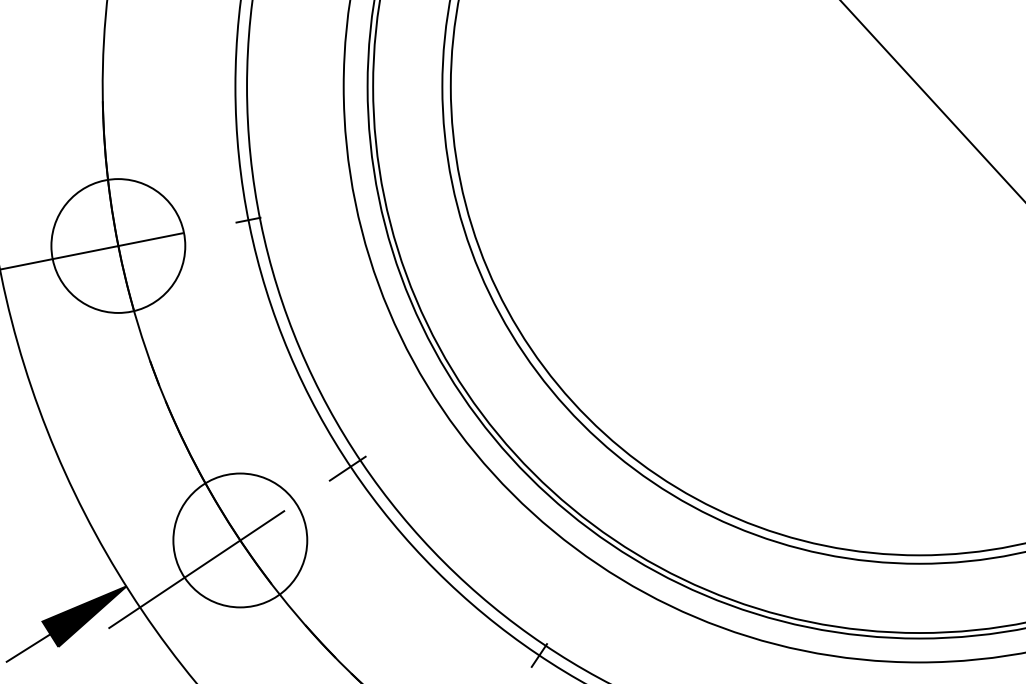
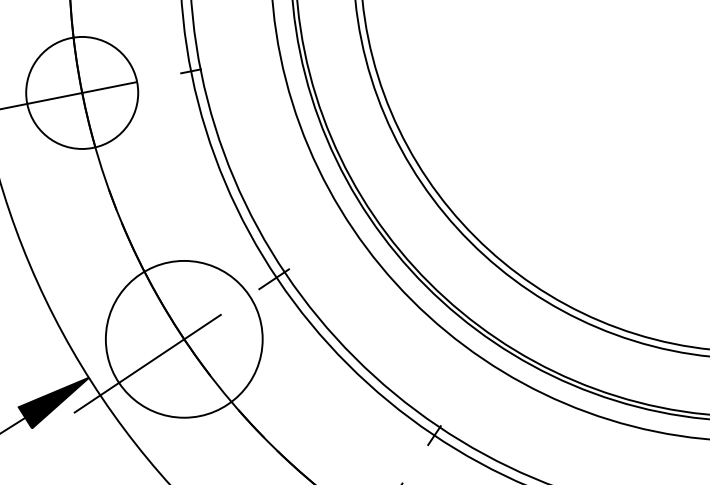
circle: (240, 540) -> (184, 339), size x1.4

